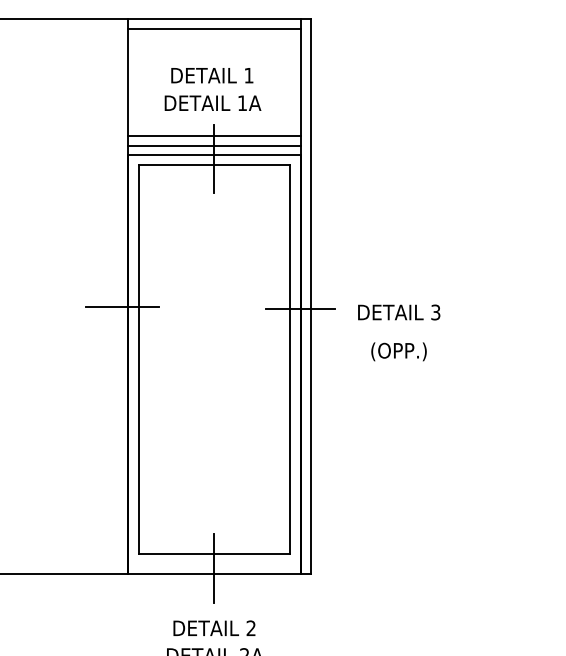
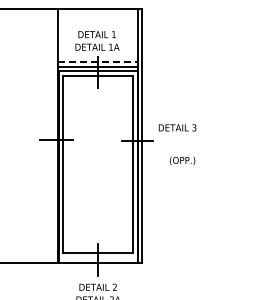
line: (213, 29) -> (97, 13), removed
line: (215, 136) -> (98, 62), solid -> dashed
text: (398, 311) -> (177, 127), moved

